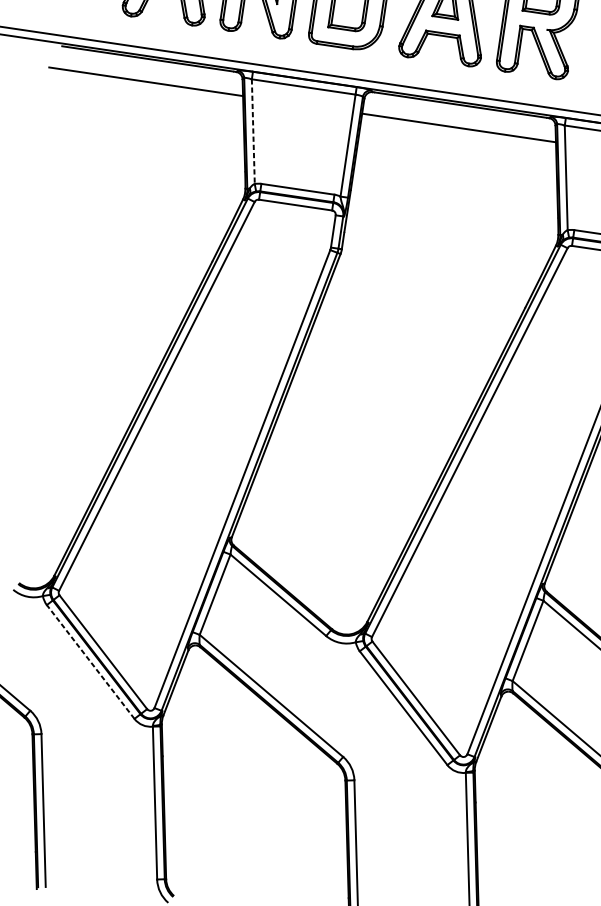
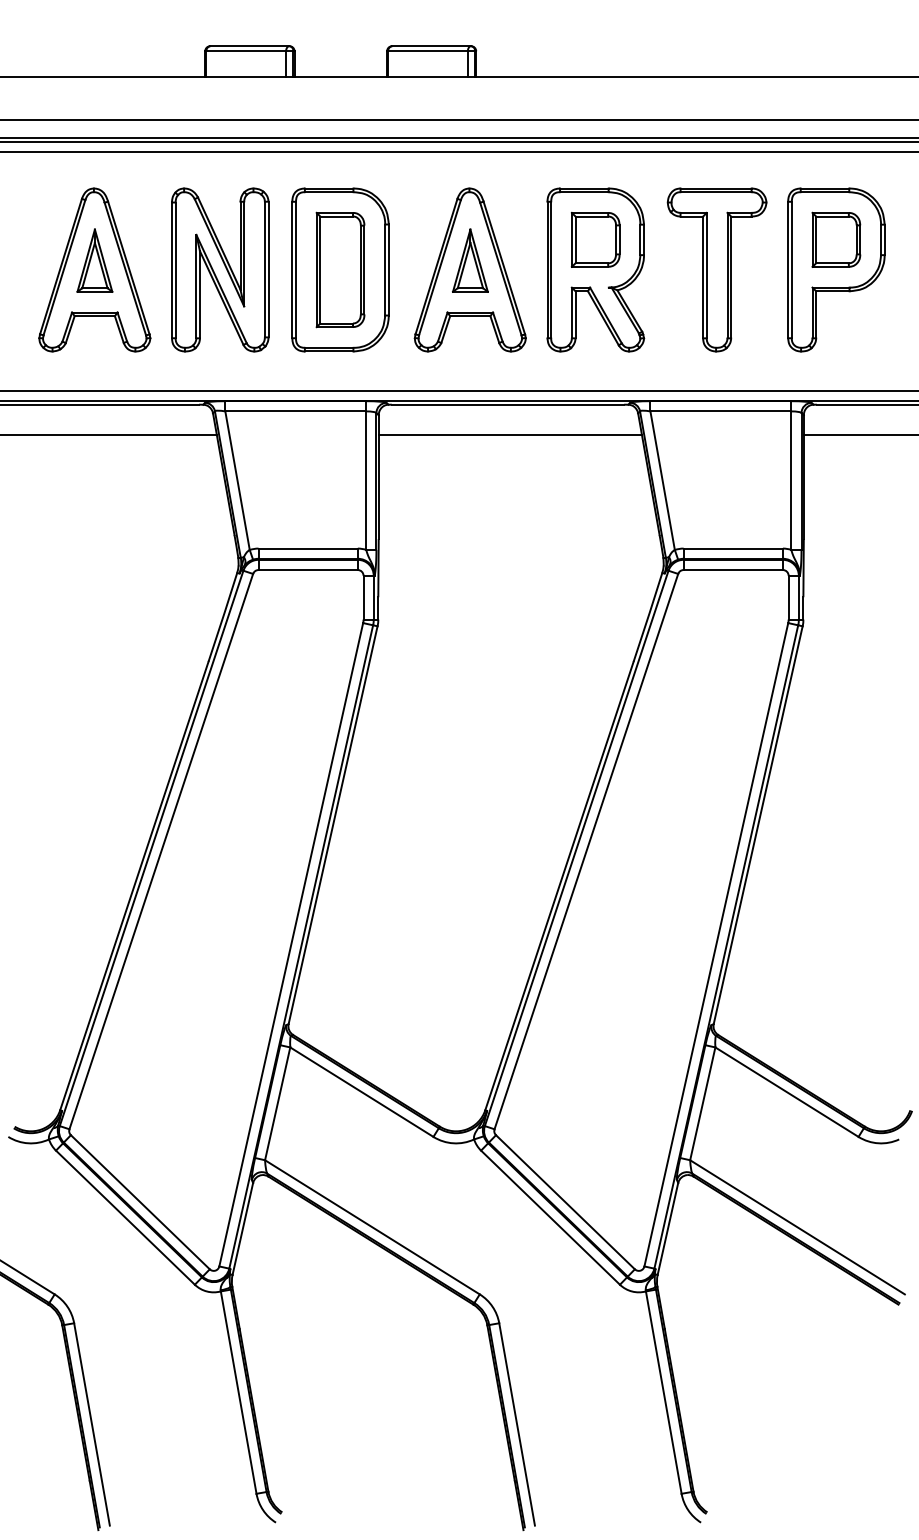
line: (253, 132) -> (237, 481), dashed -> solid
line: (90, 661) -> (125, 1217), dashed -> solid

